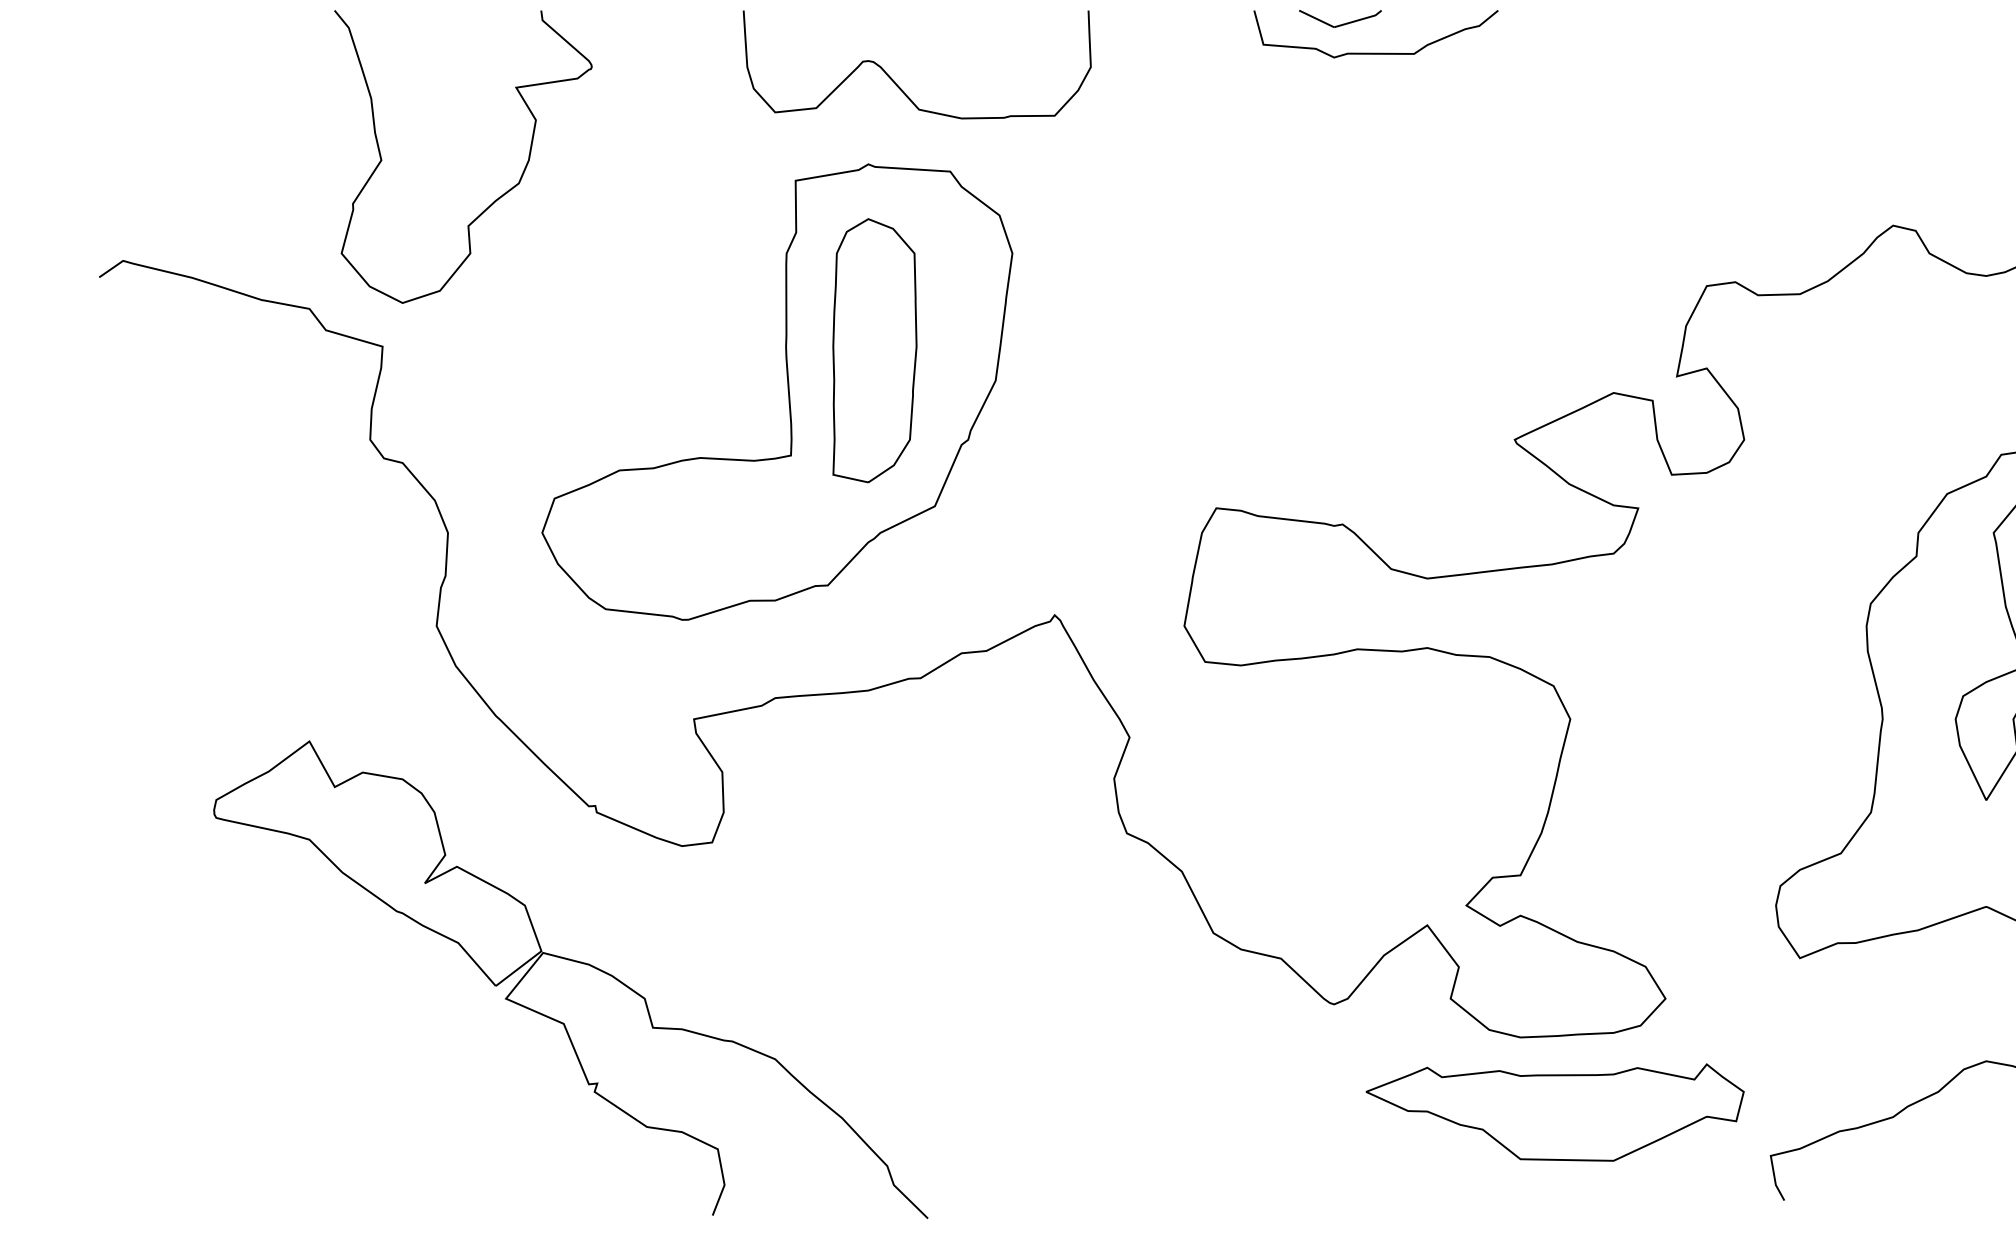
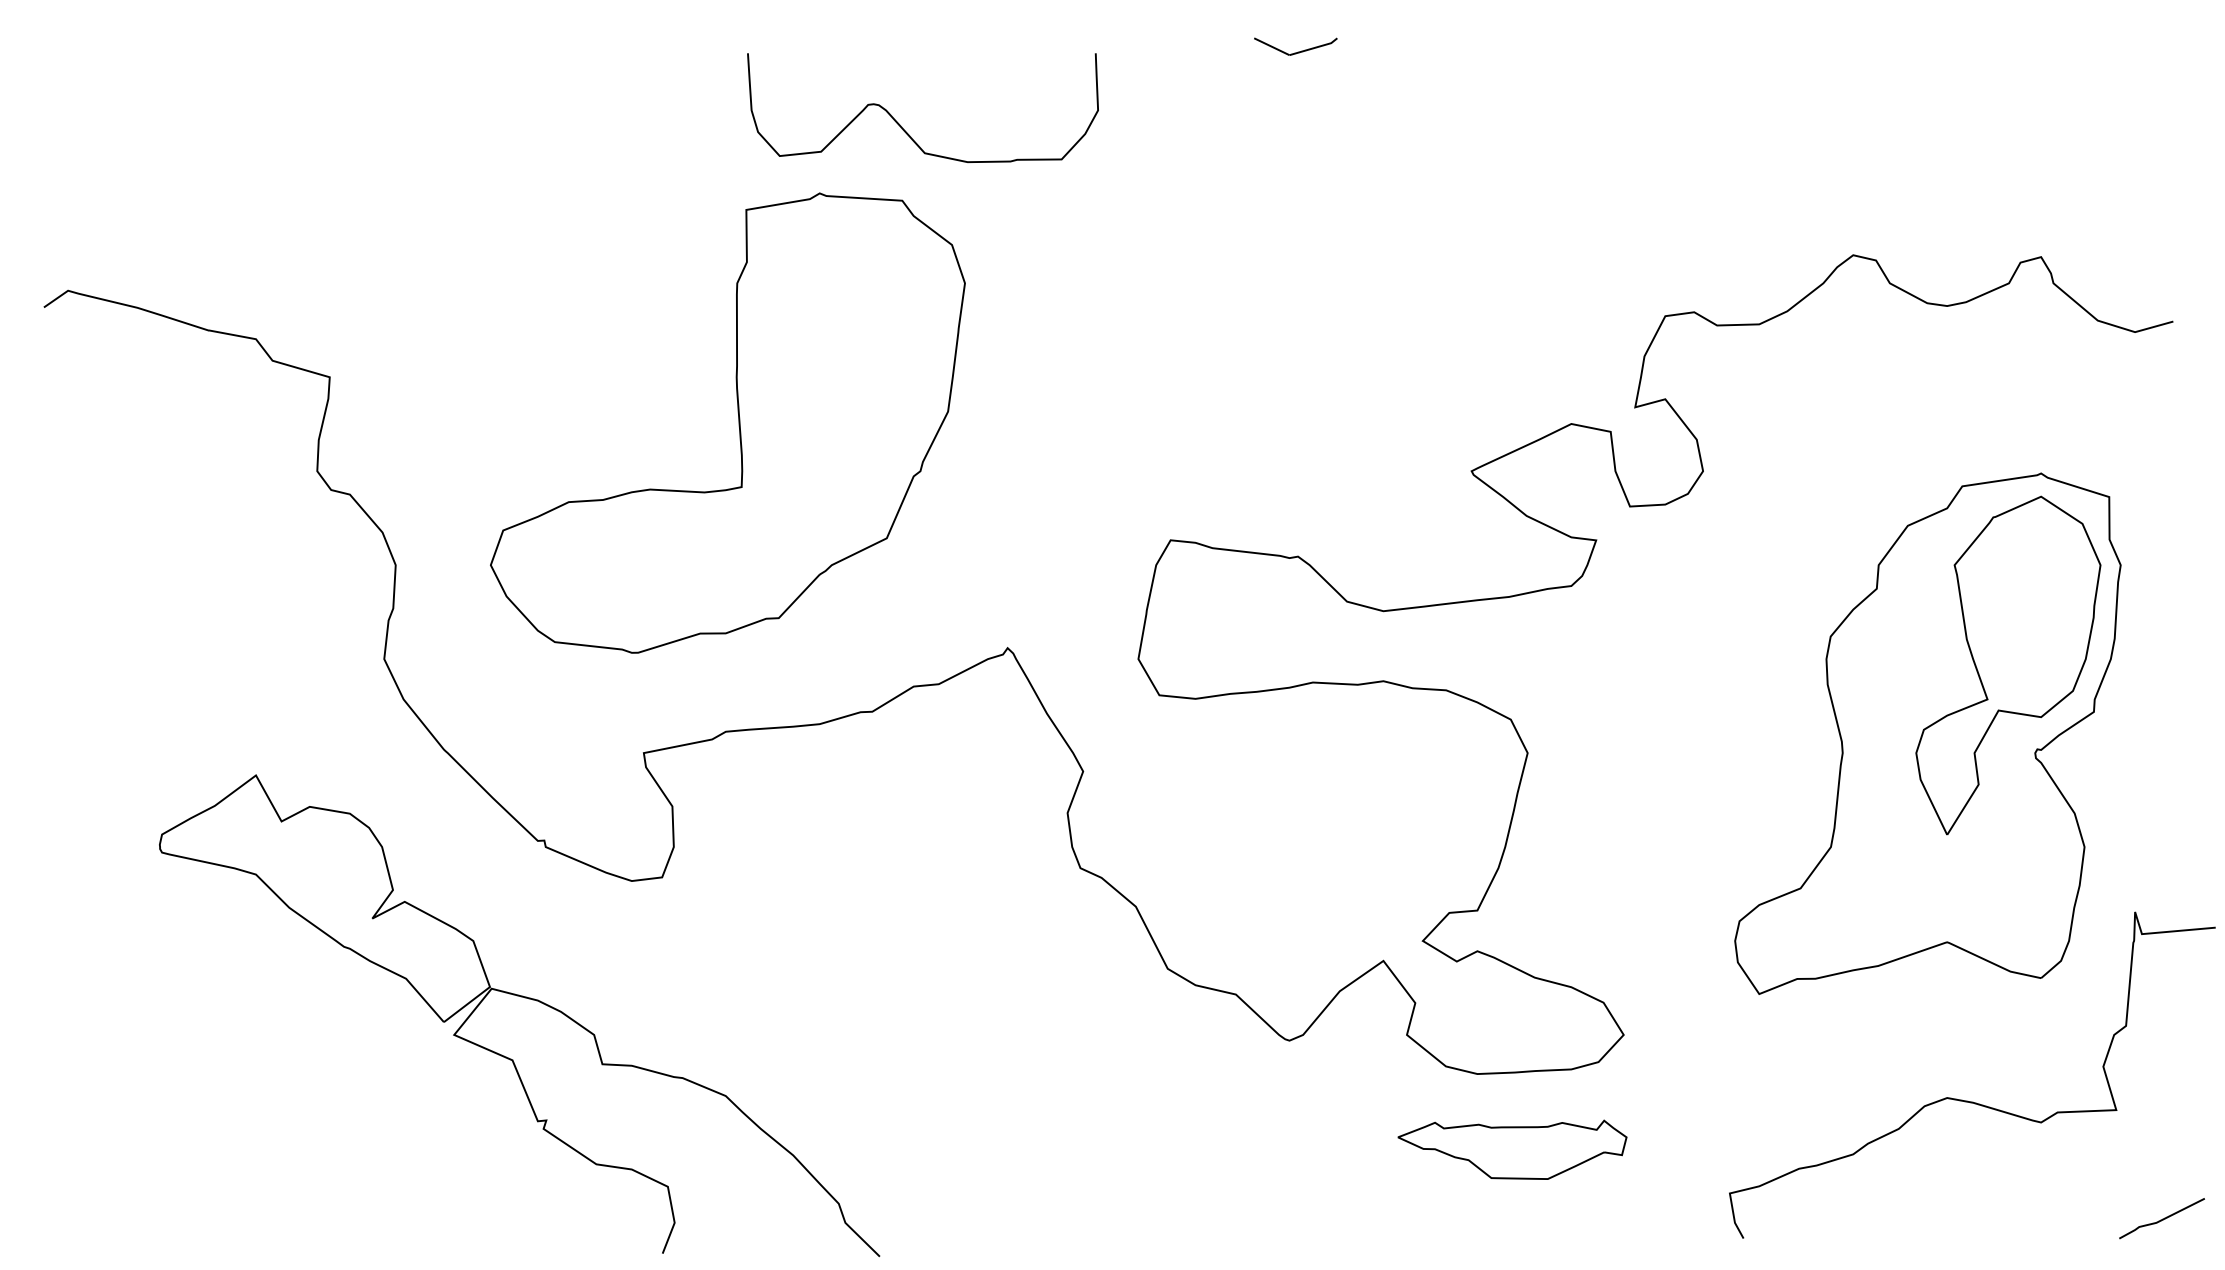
curve: (1375, 53) -> (1331, 81), removed
curve: (895, 82) -> (901, 125), moved
curve: (497, 198) -> (445, 227), removed
part: (875, 349) -> (826, 380), removed
part: (1555, 1112) -> (1512, 1149), size x0.6

